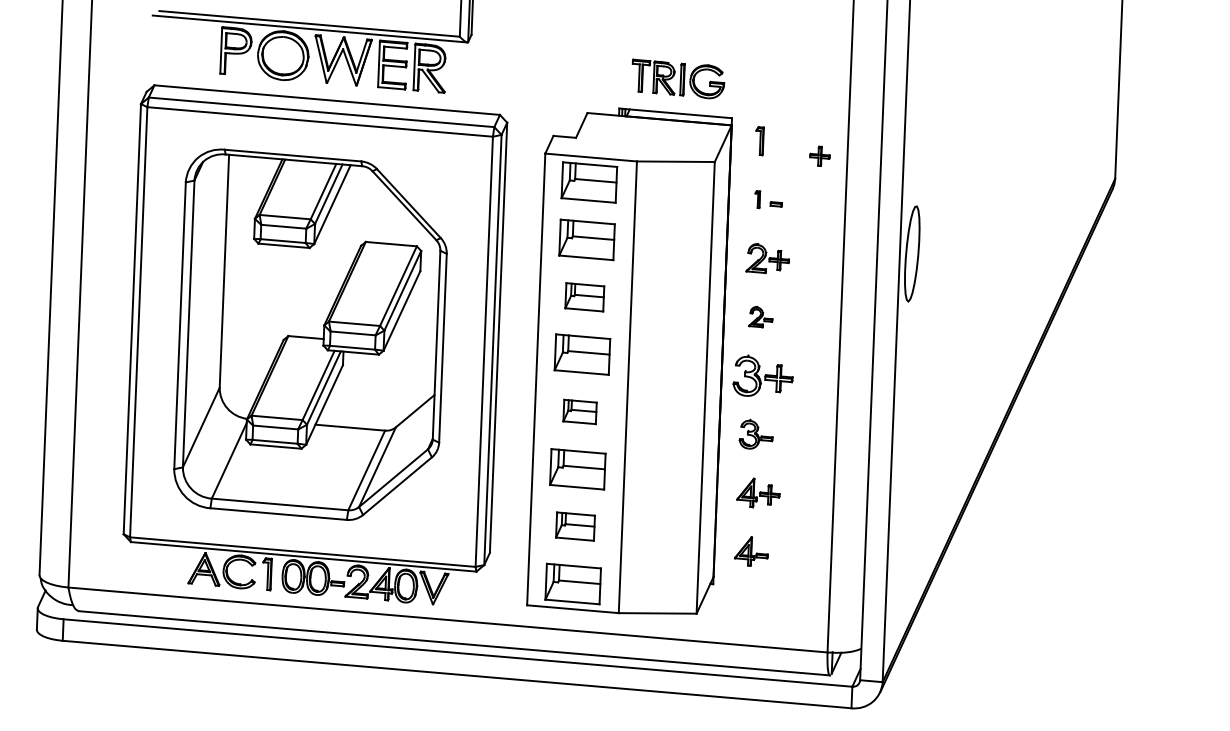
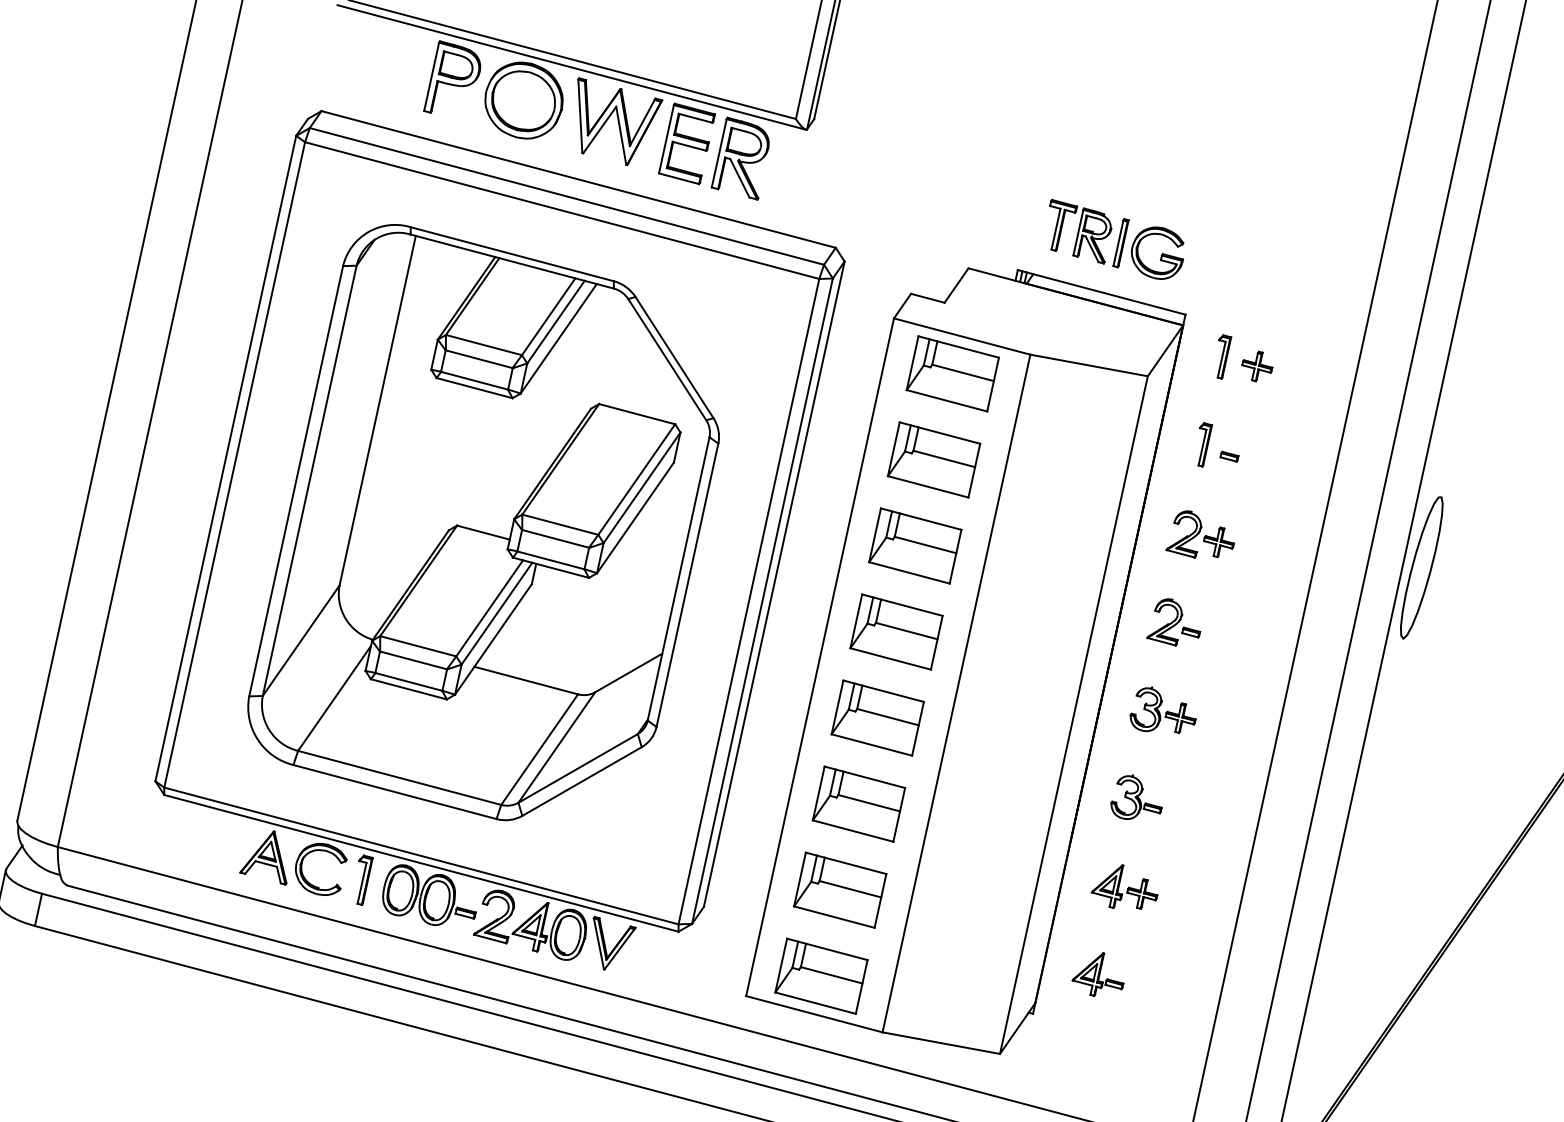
part: (819, 155) -> (1256, 365), moved
part: (757, 199) -> (1202, 444), size x1.67
part: (584, 297) -> (914, 546), size x1.43
part: (760, 316) -> (1175, 621), size x1.43
part: (763, 375) -> (1164, 711), size x0.71
part: (579, 411) -> (876, 717), size x1.67
part: (575, 526) -> (840, 889), size x1.43

